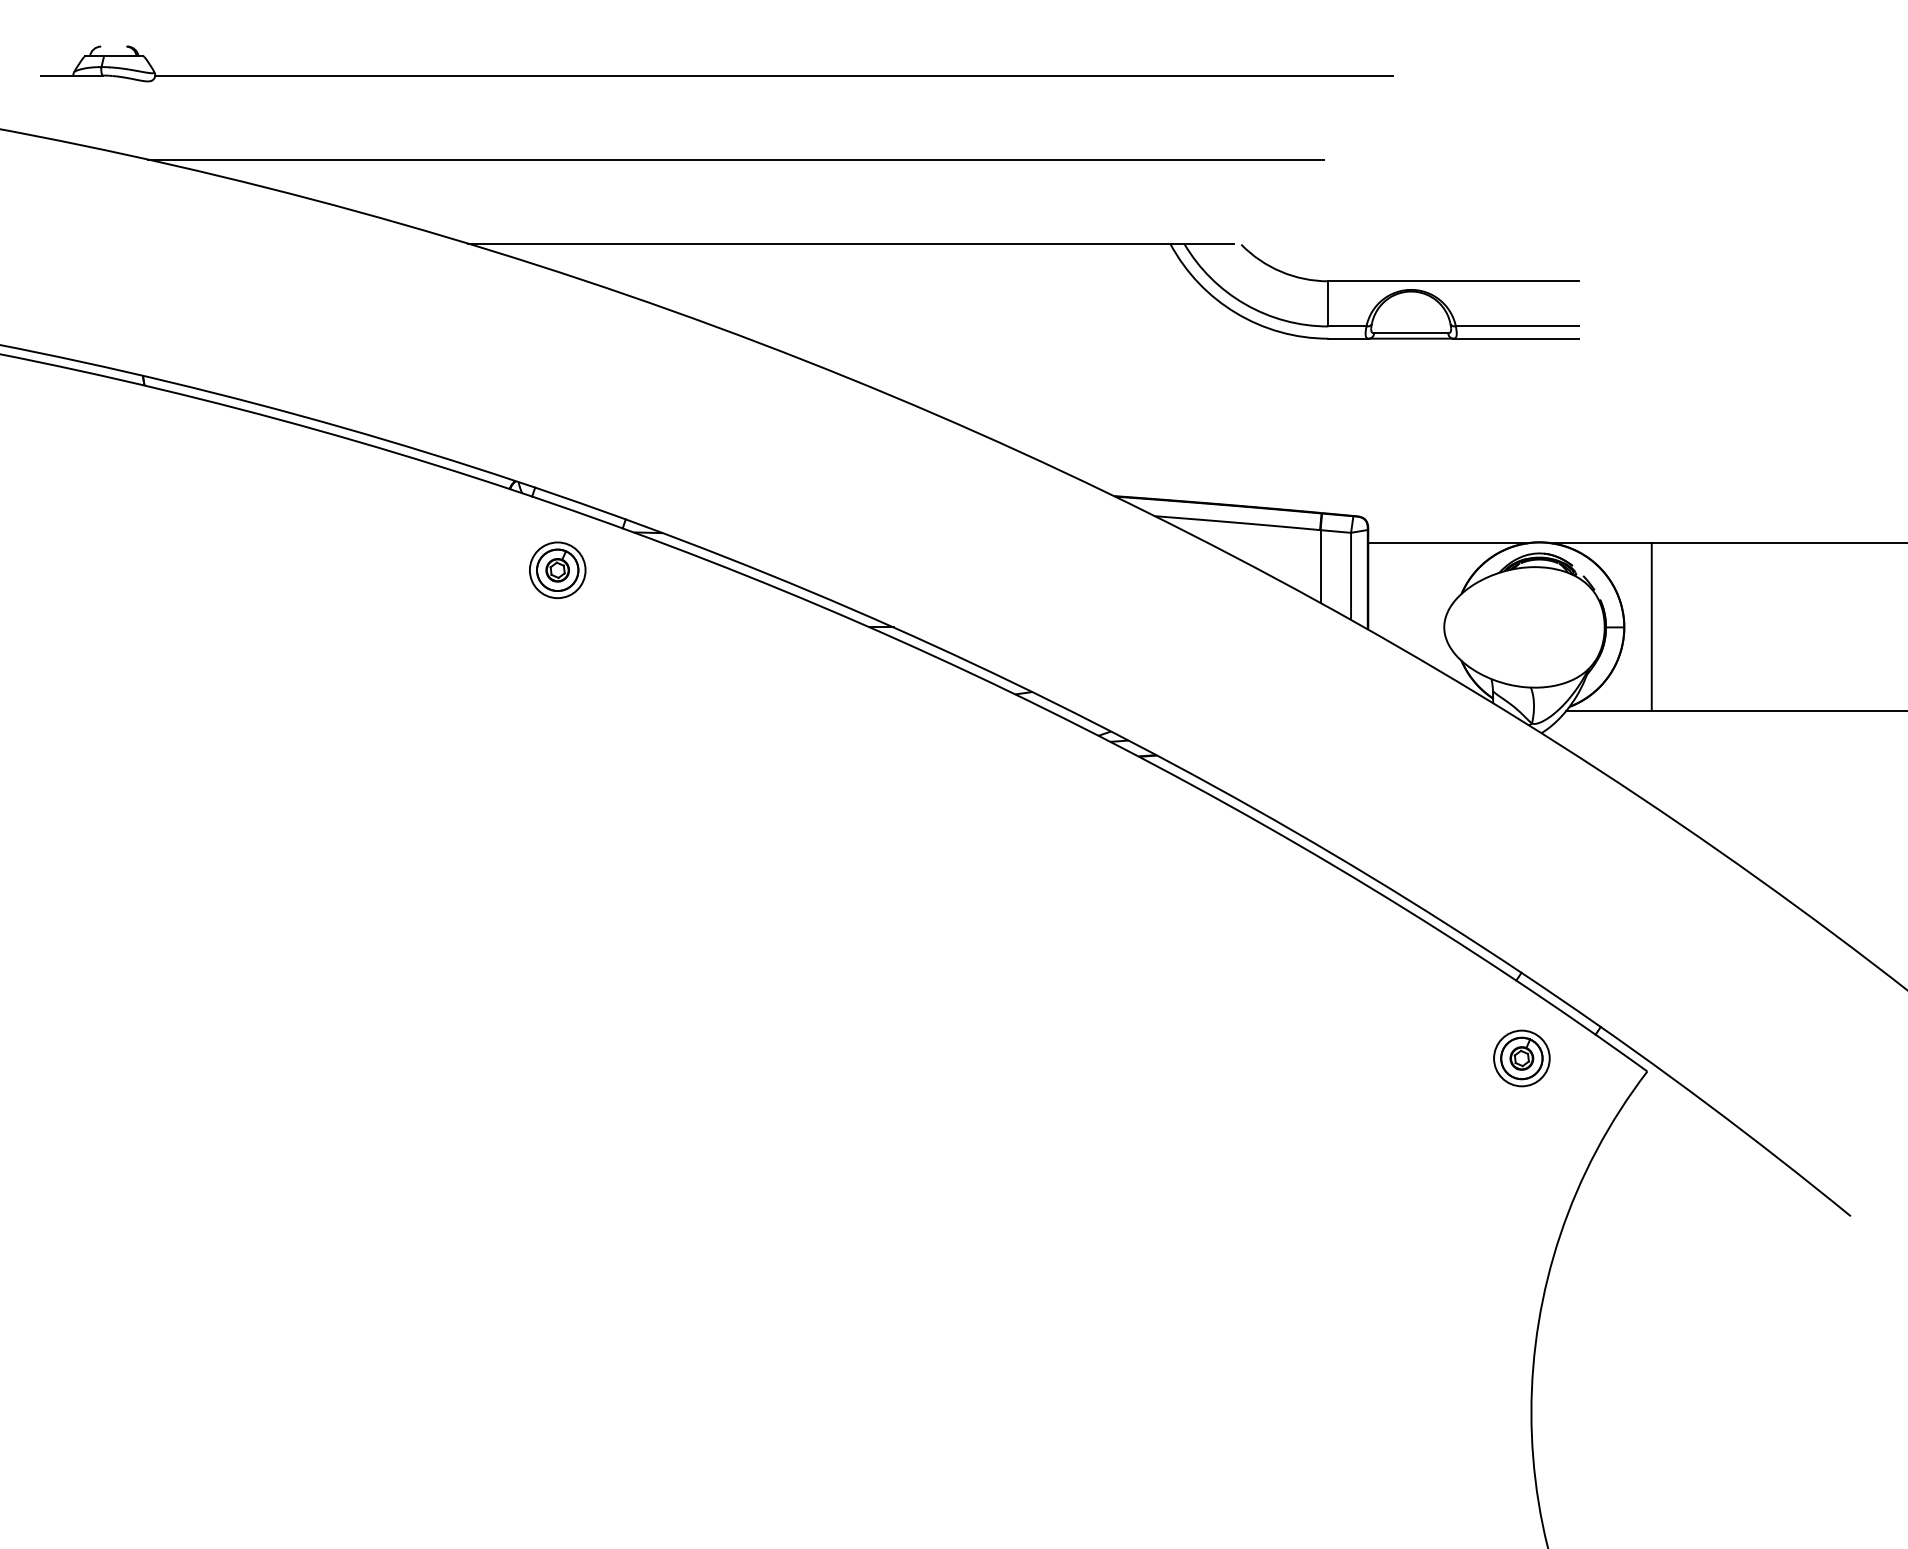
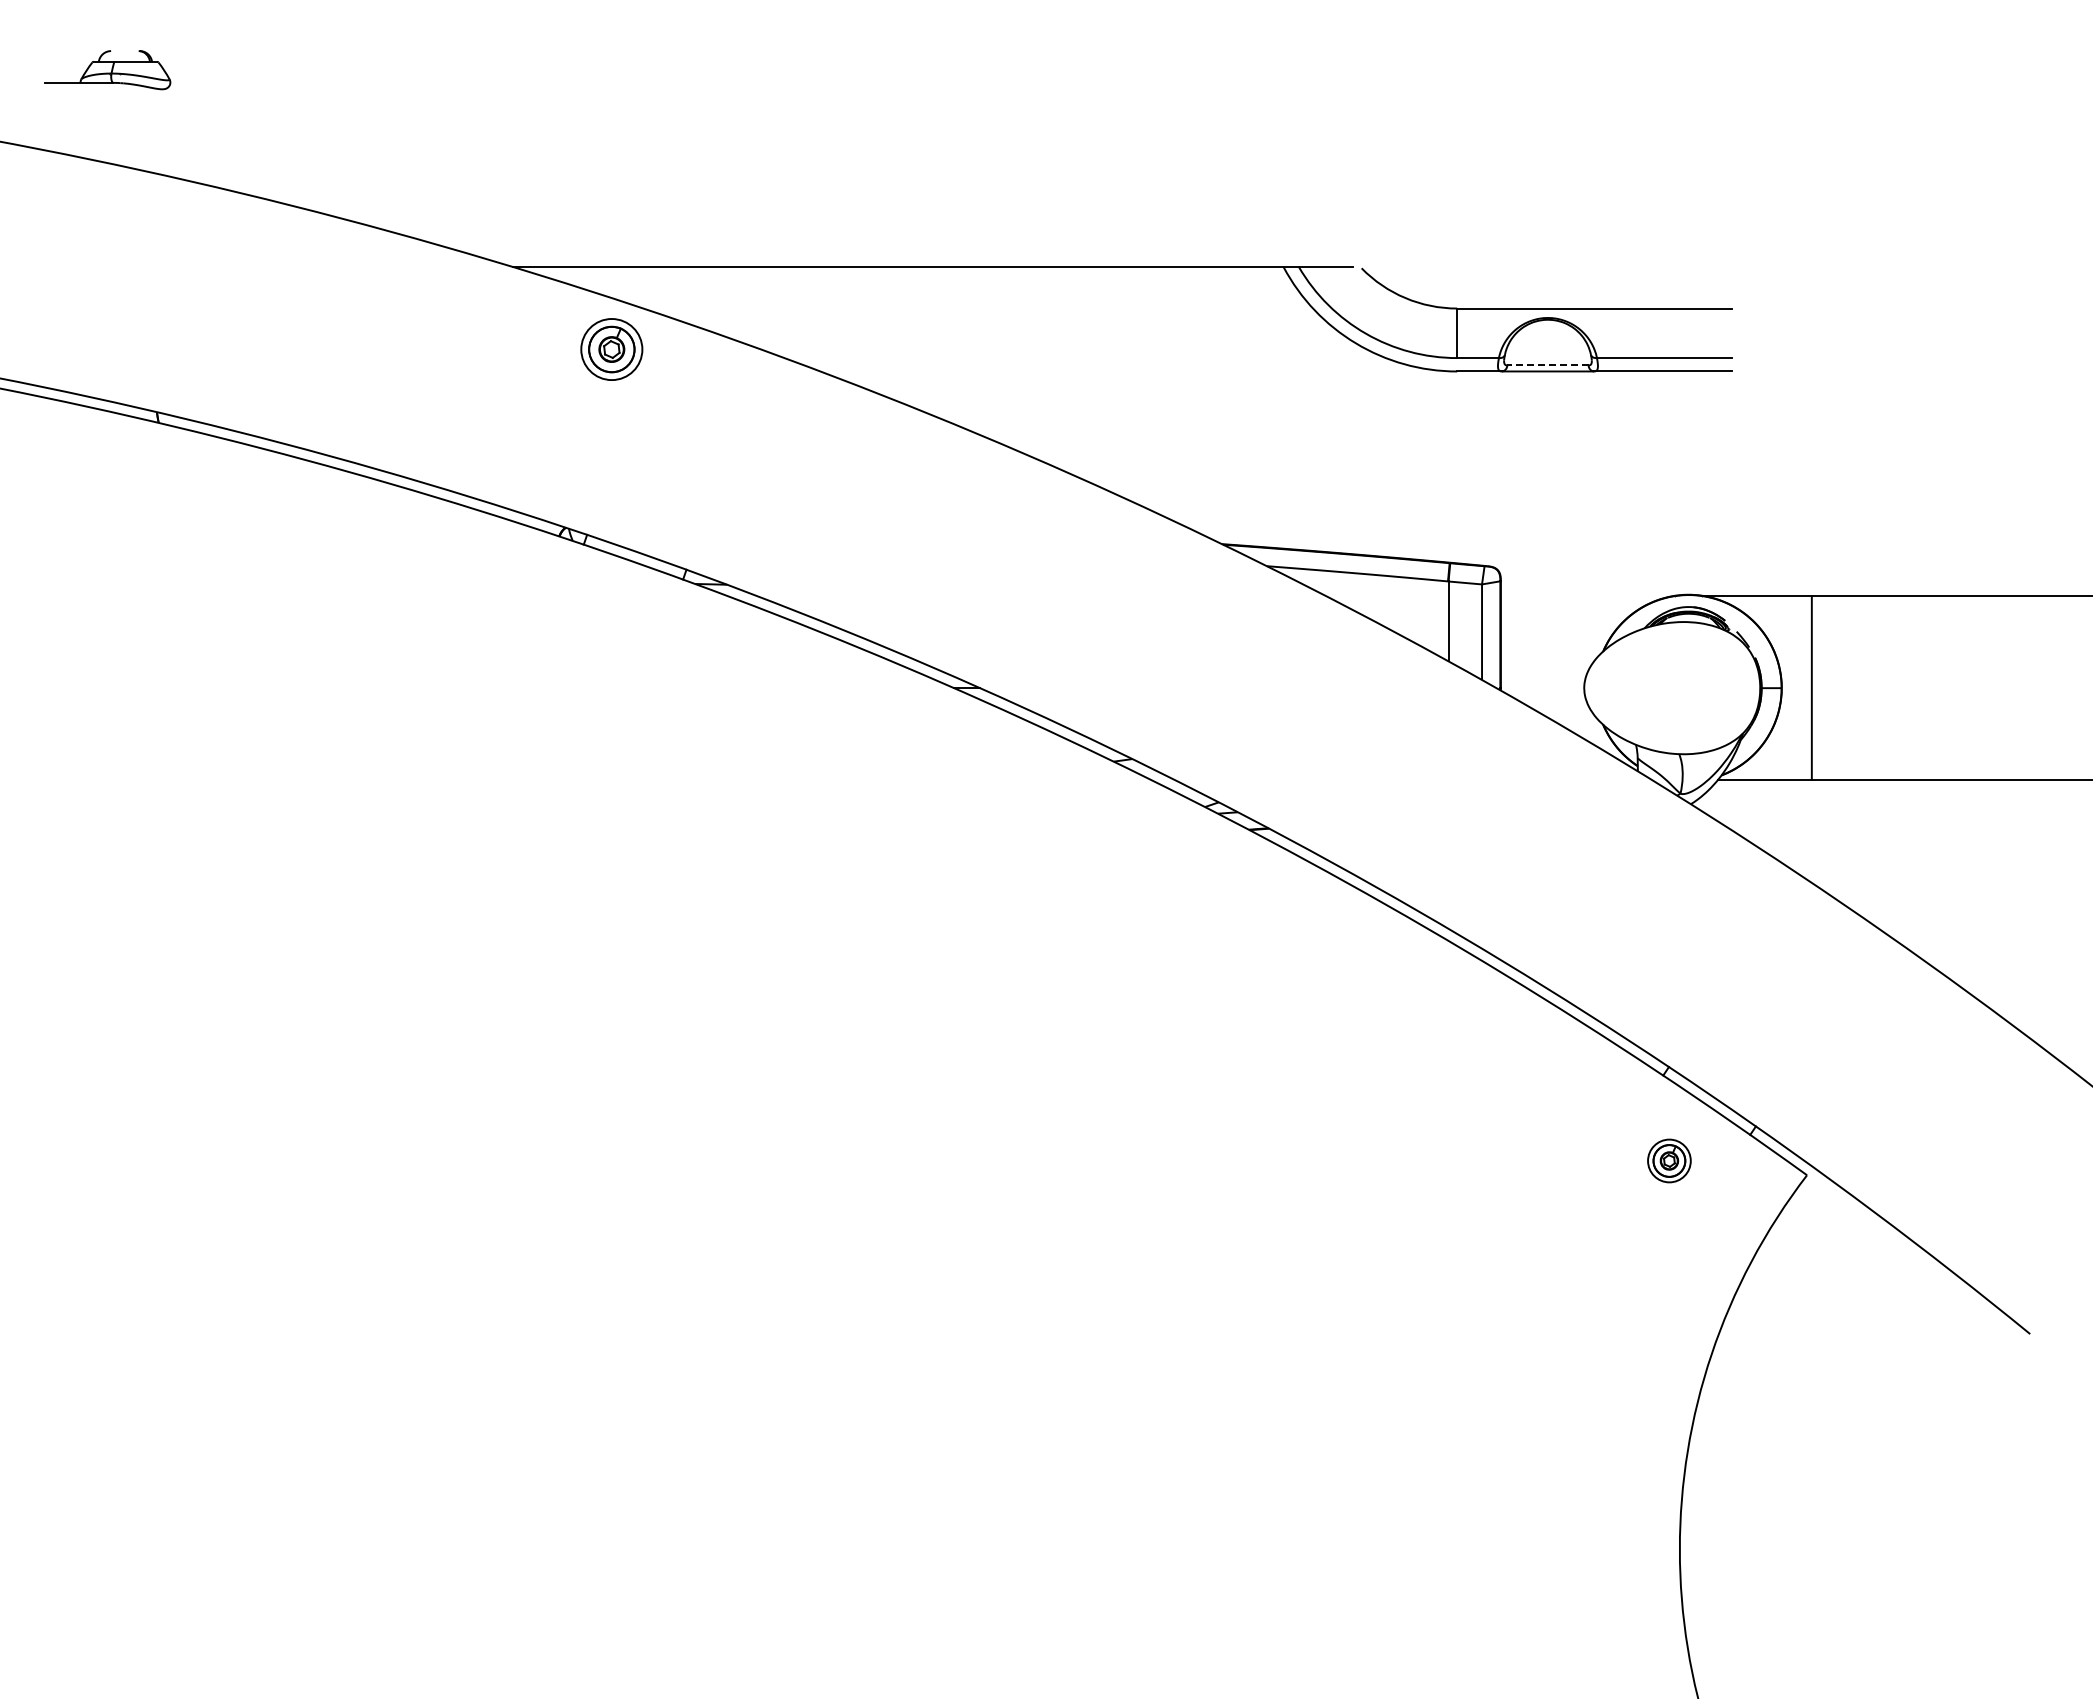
line: (774, 75) -> (849, 82), removed
line: (736, 159) -> (807, 174), removed
line: (1410, 333) -> (1547, 365), solid -> dashed
line: (1446, 543) -> (1586, 596), removed
part: (557, 570) -> (611, 349), moved
part: (1521, 1058) -> (1669, 1160), size x0.7

